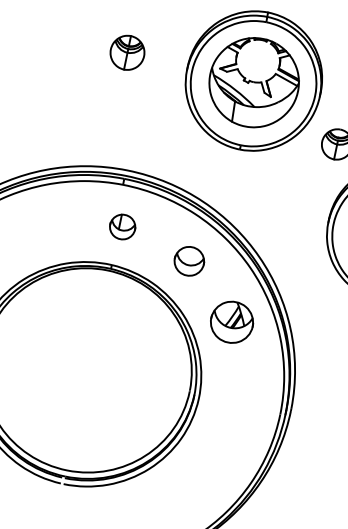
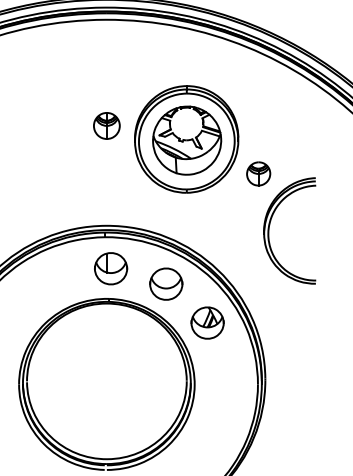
part: (127, 52) -> (106, 125), moved
part: (123, 226) -> (111, 268), size x1.67
part: (189, 260) -> (166, 283), size x1.43

